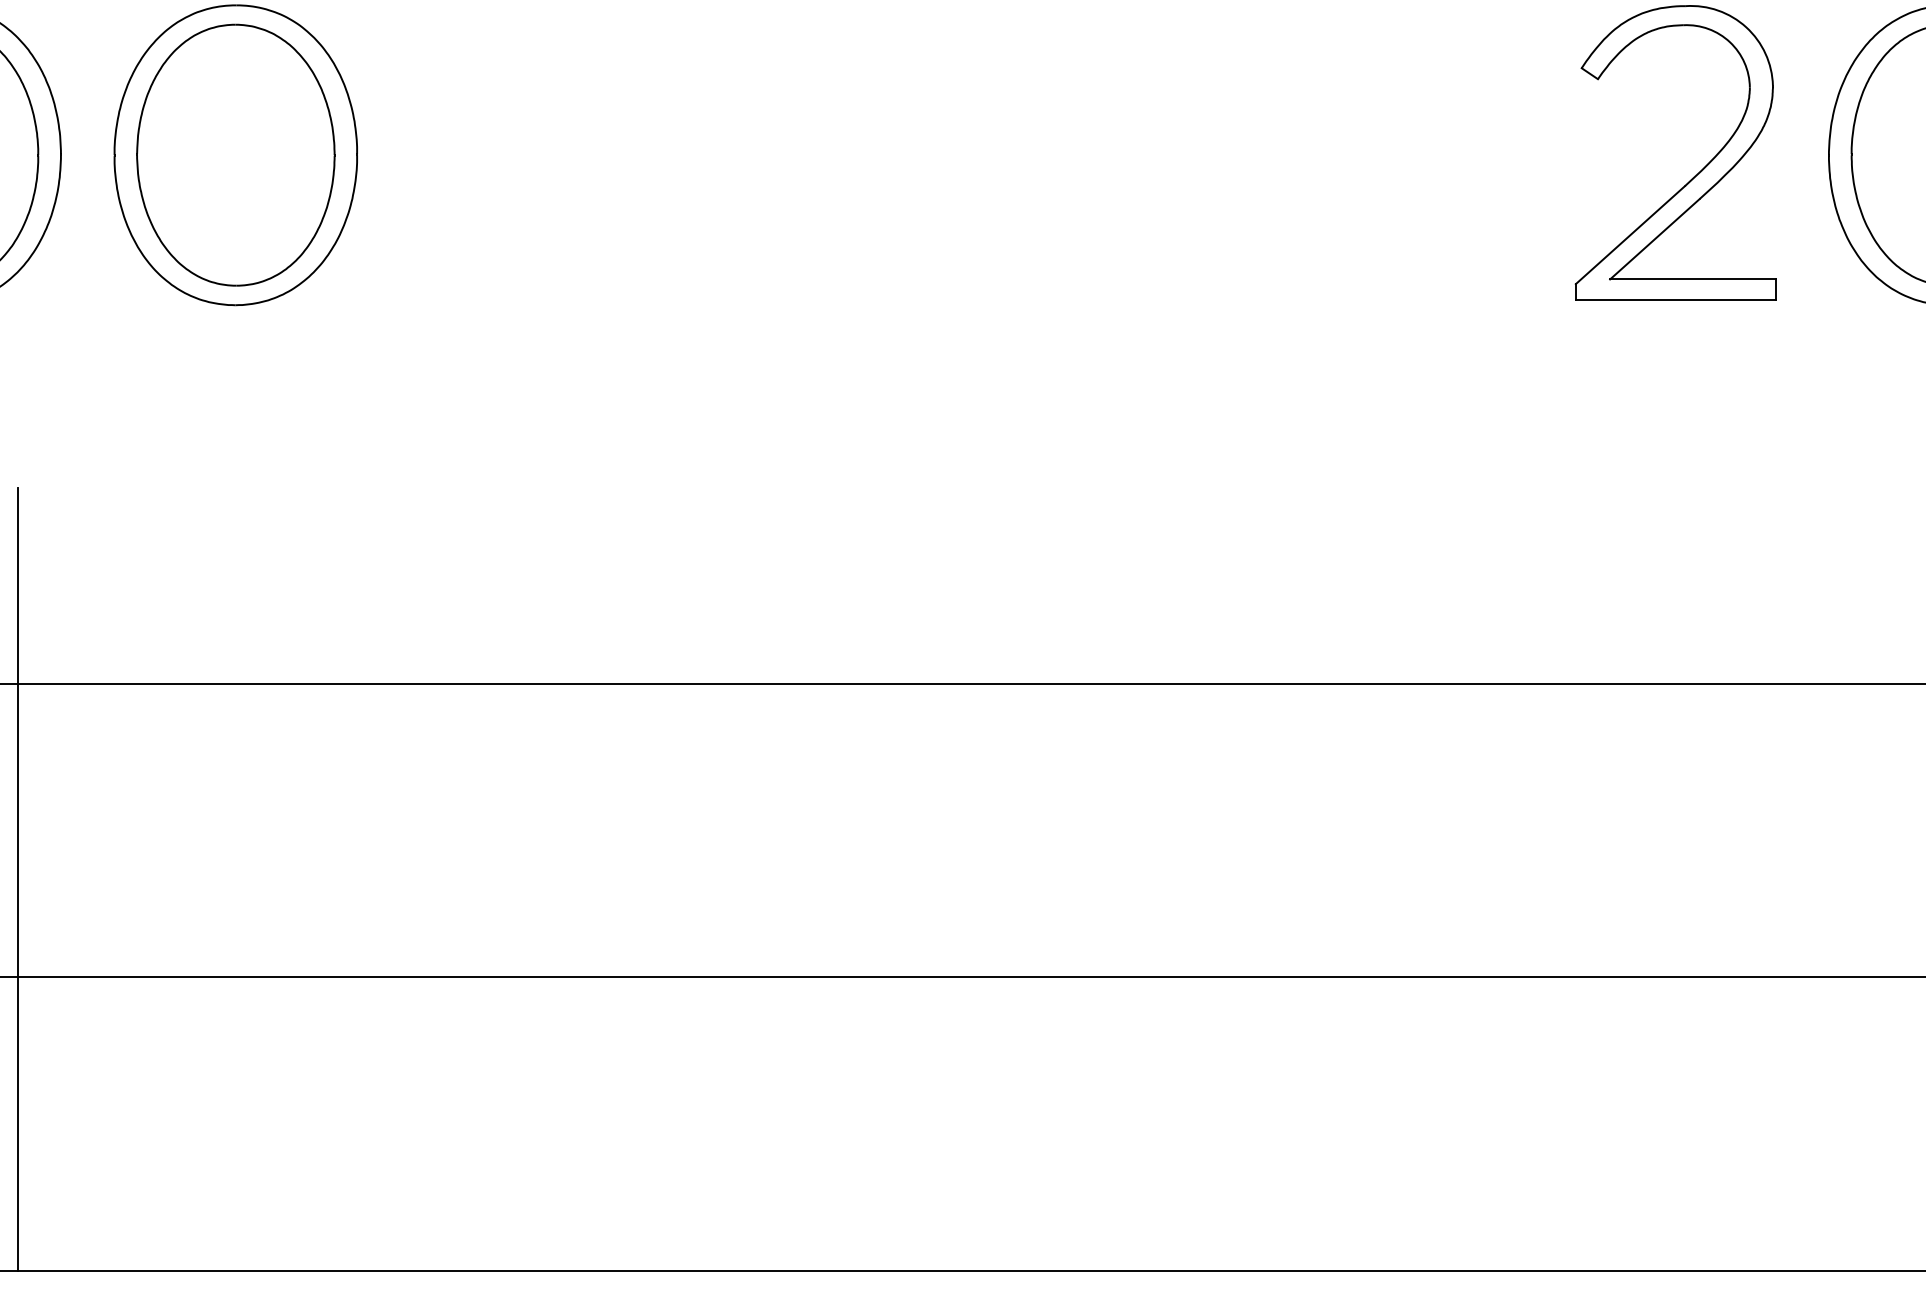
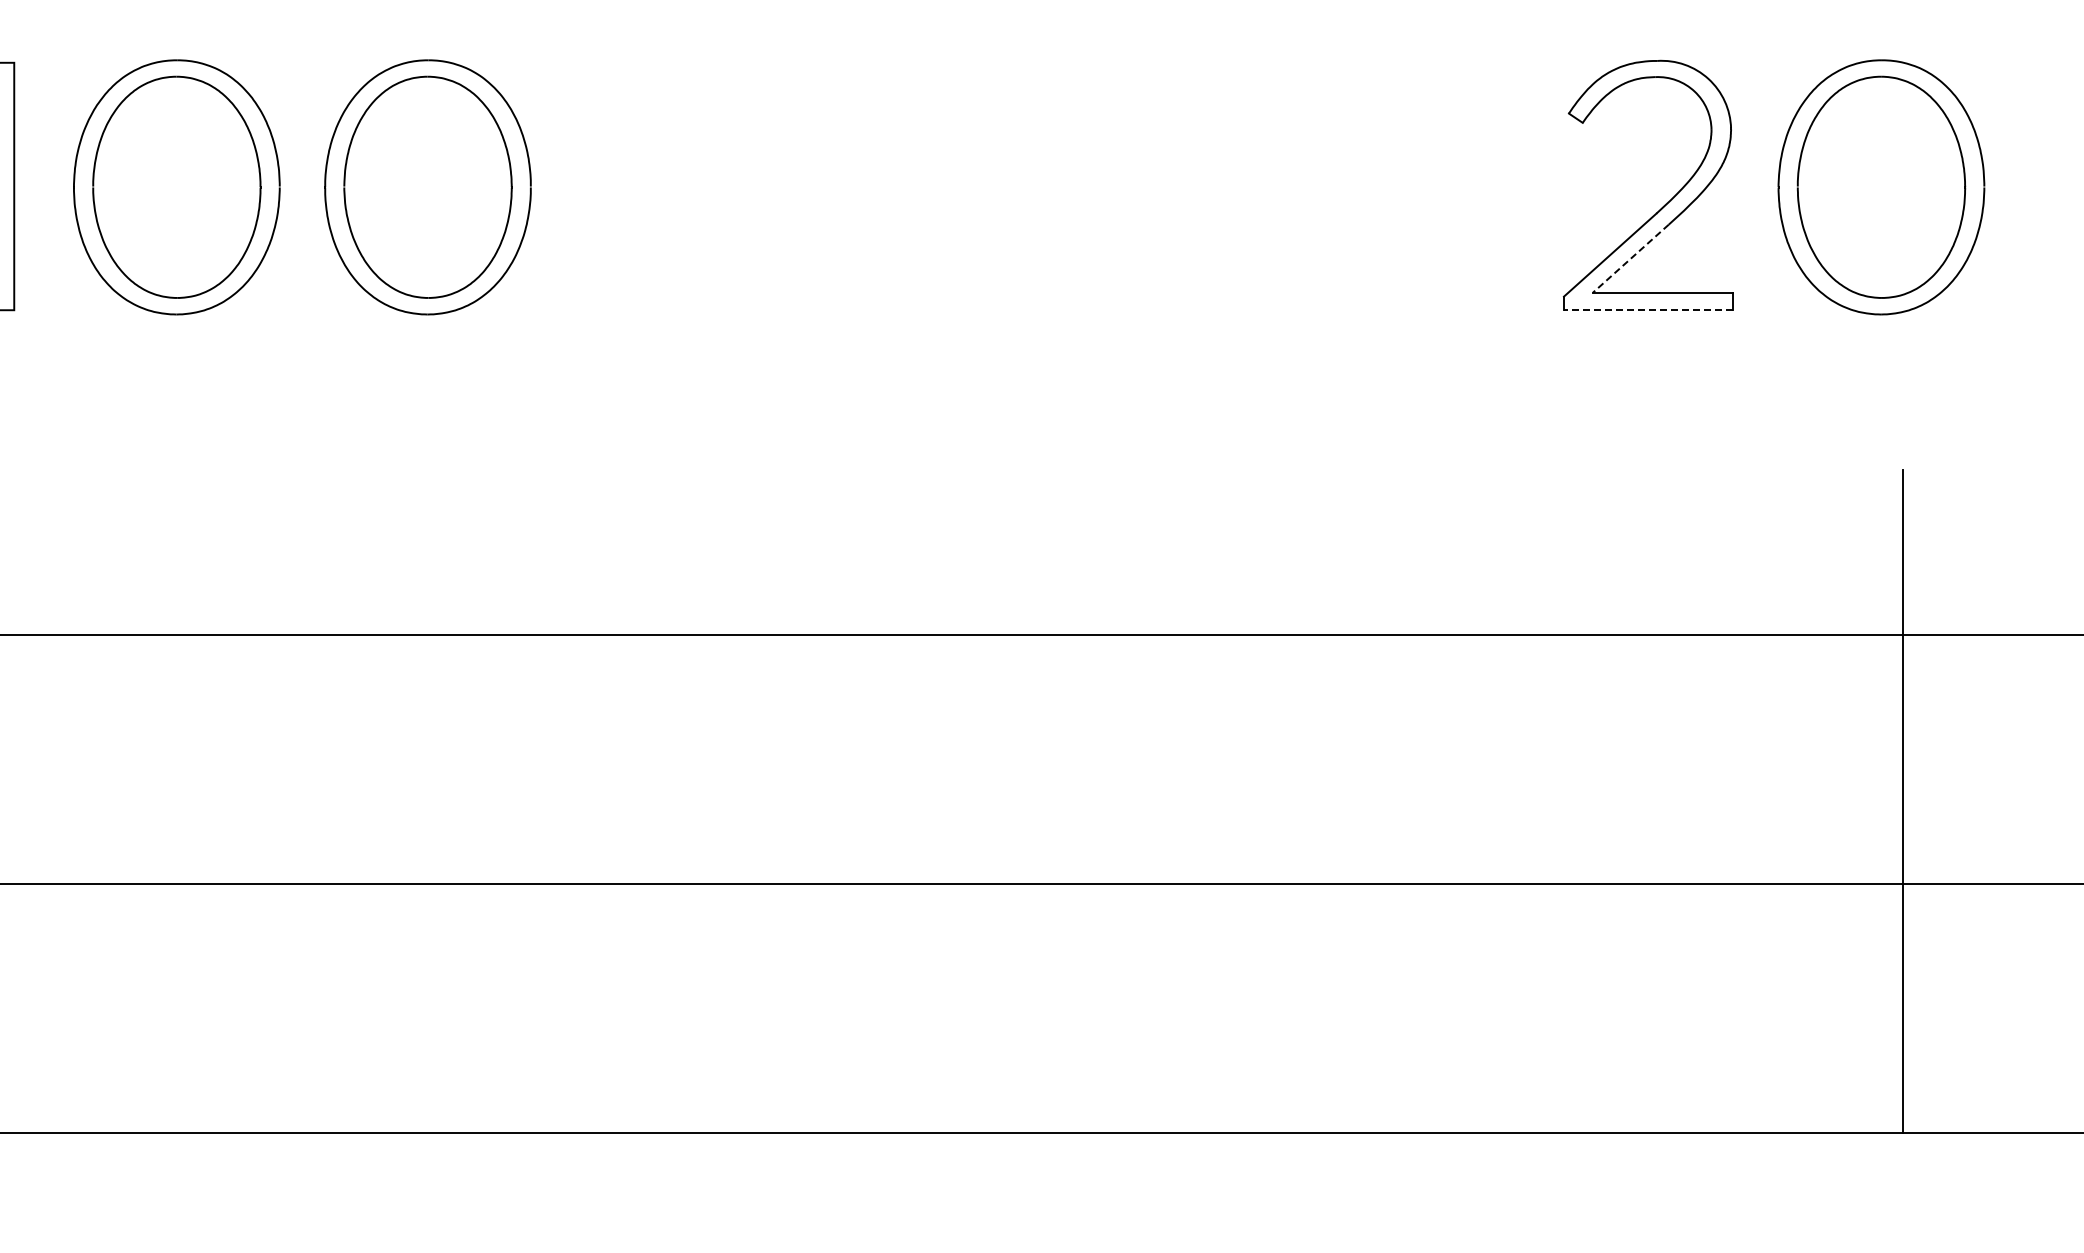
line: (1654, 239) -> (1630, 258), solid -> dashed
line: (1675, 300) -> (1648, 310), solid -> dashed
line: (18, 879) -> (243, 801), removed

